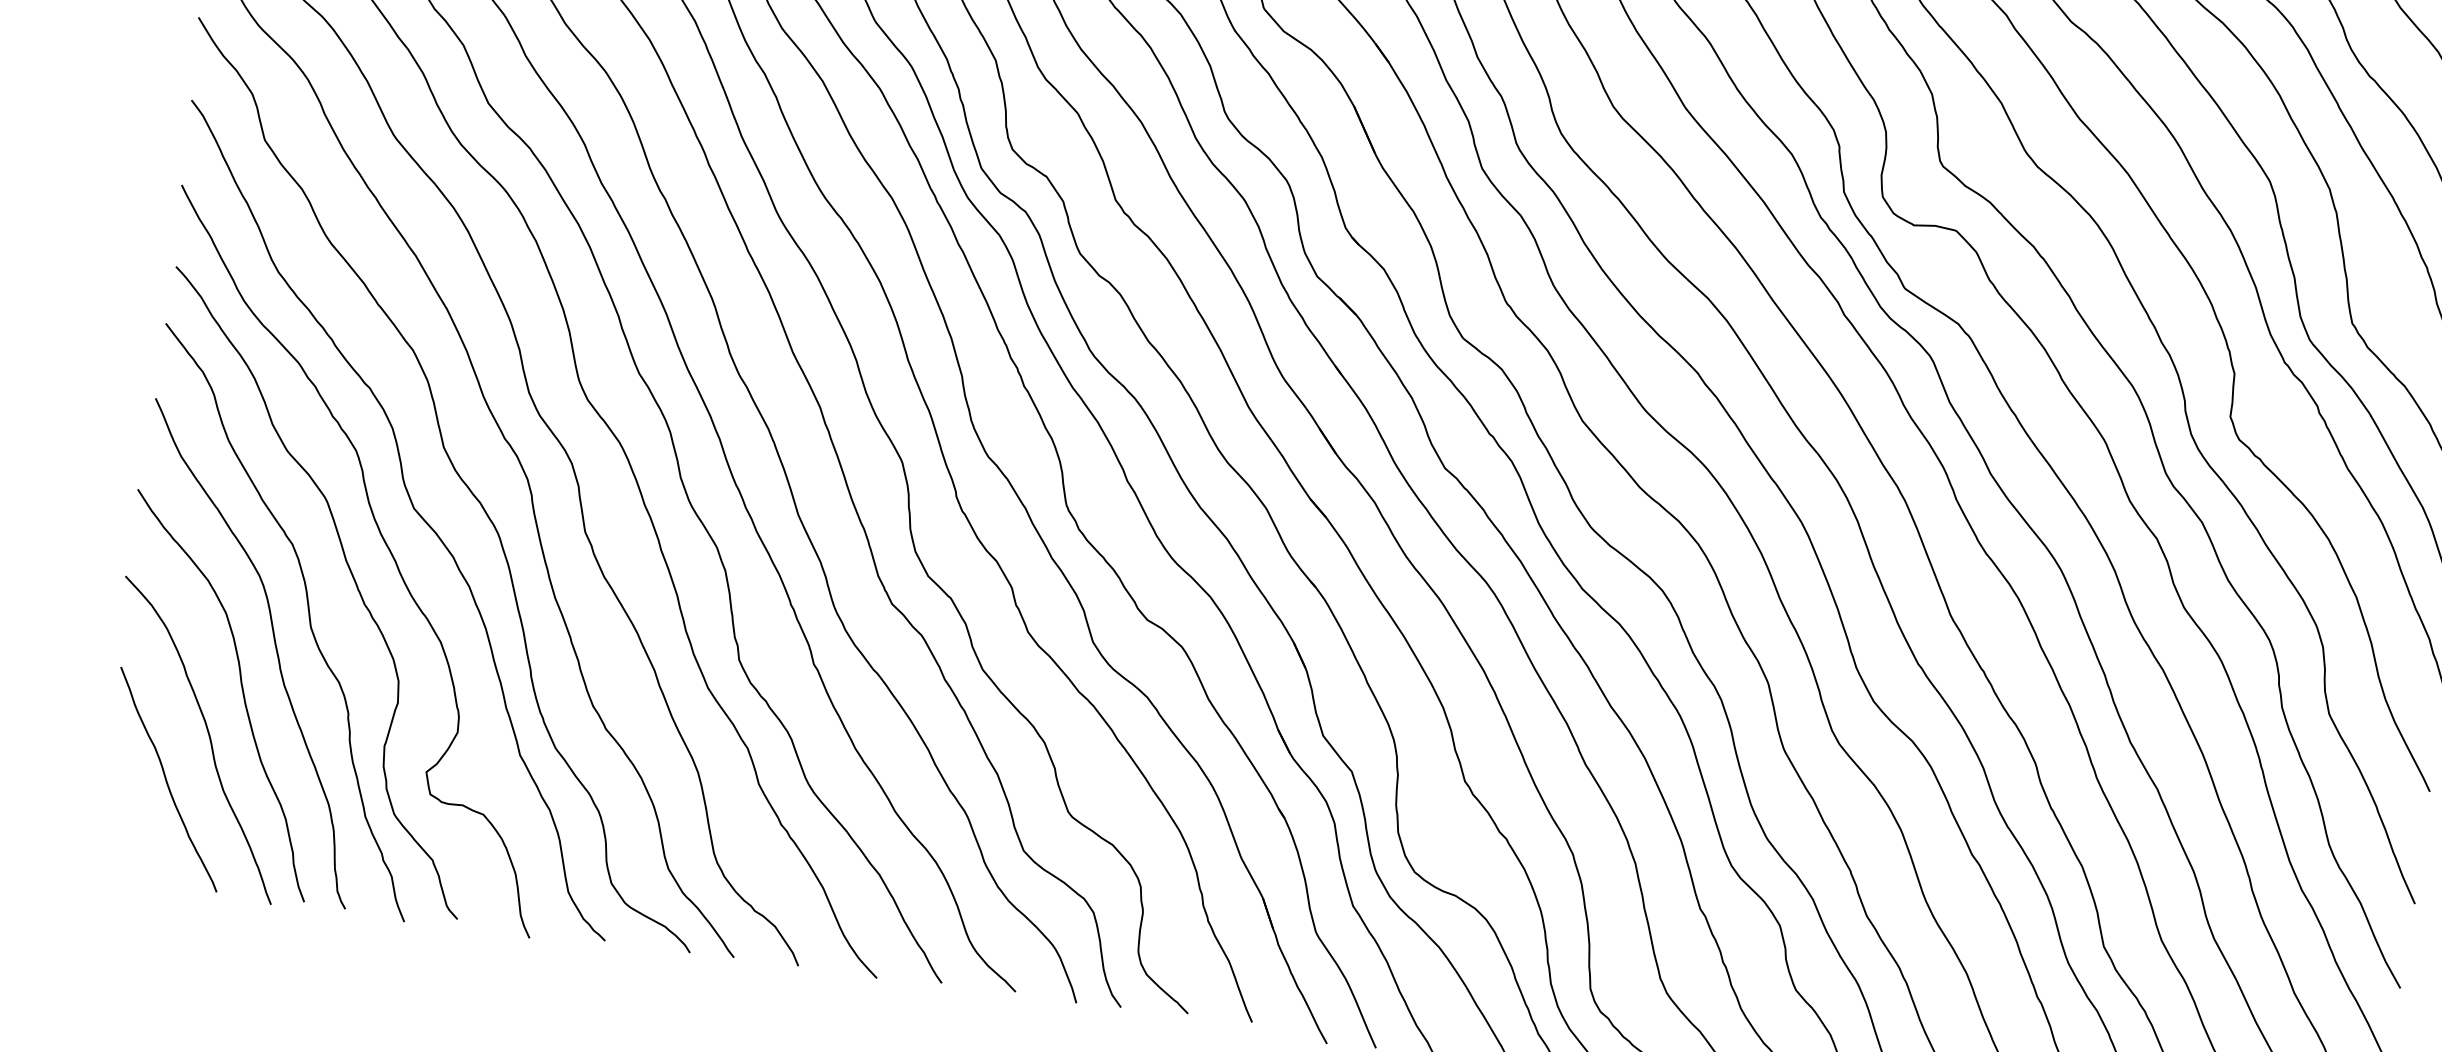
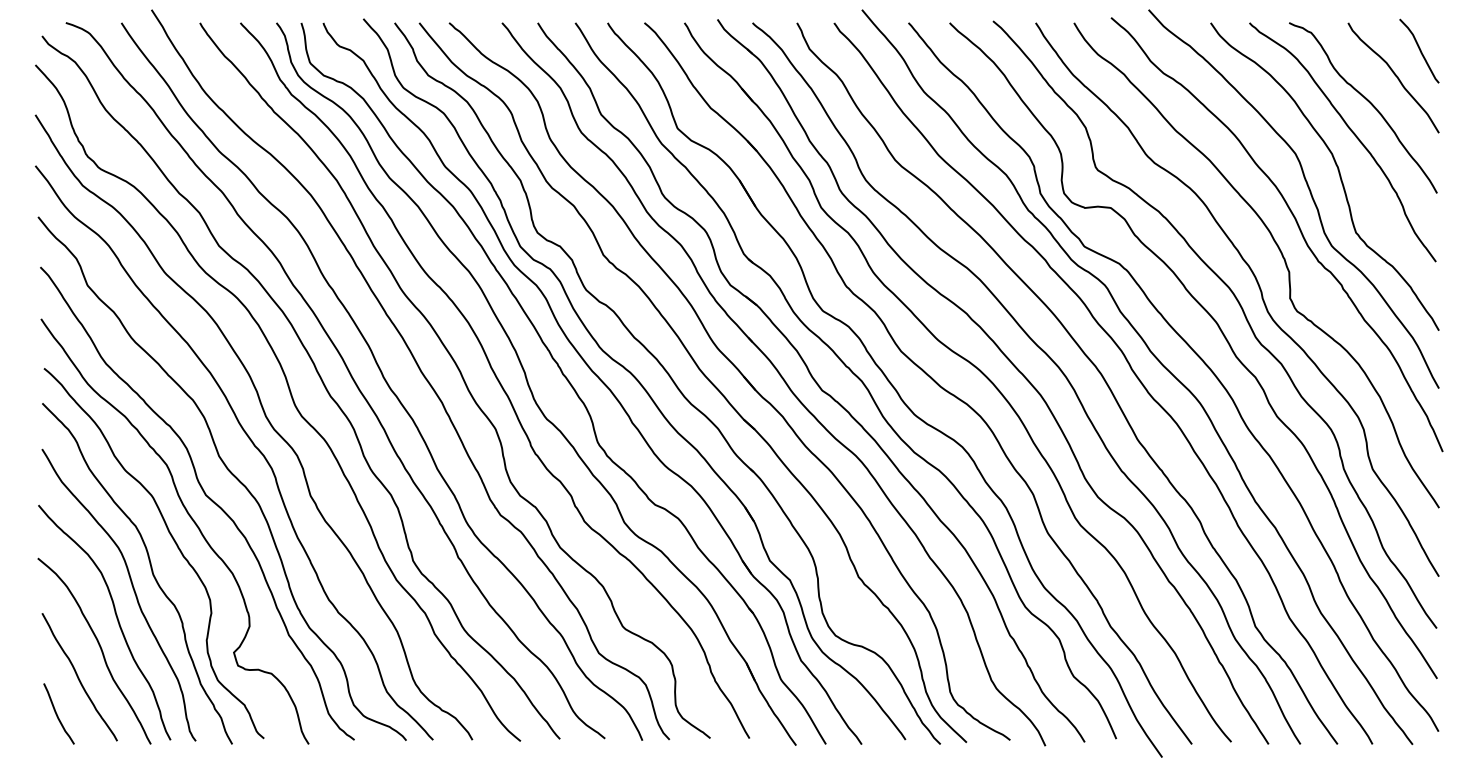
curve: (124, 834) -> (57, 713), added

